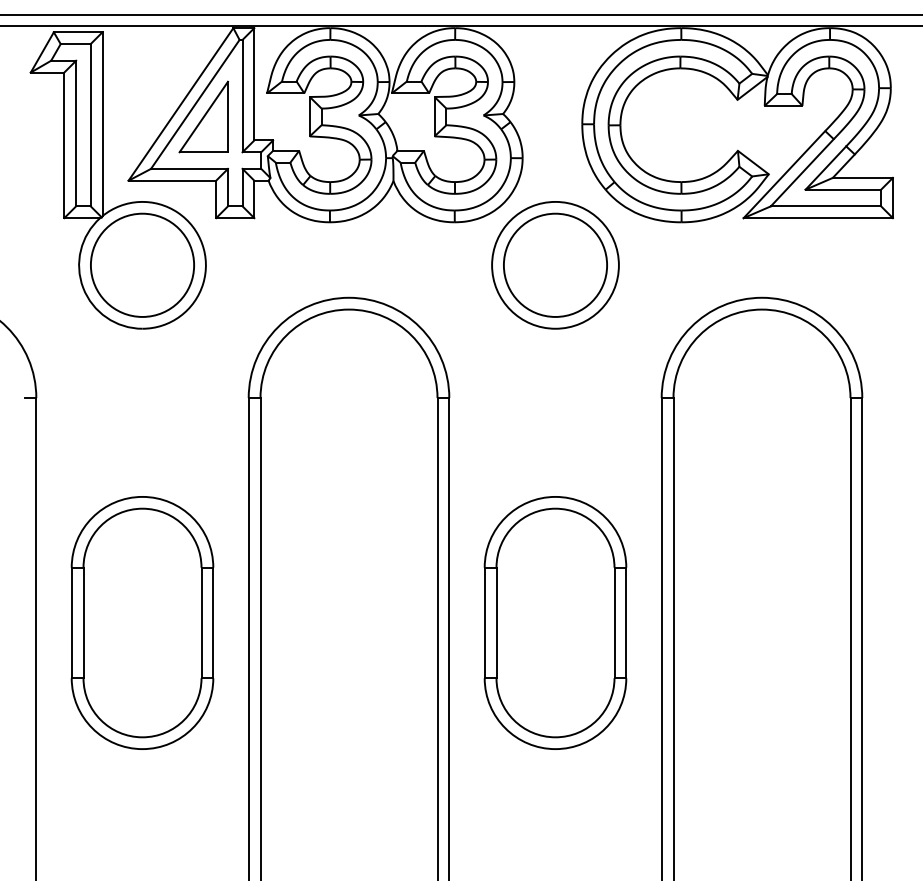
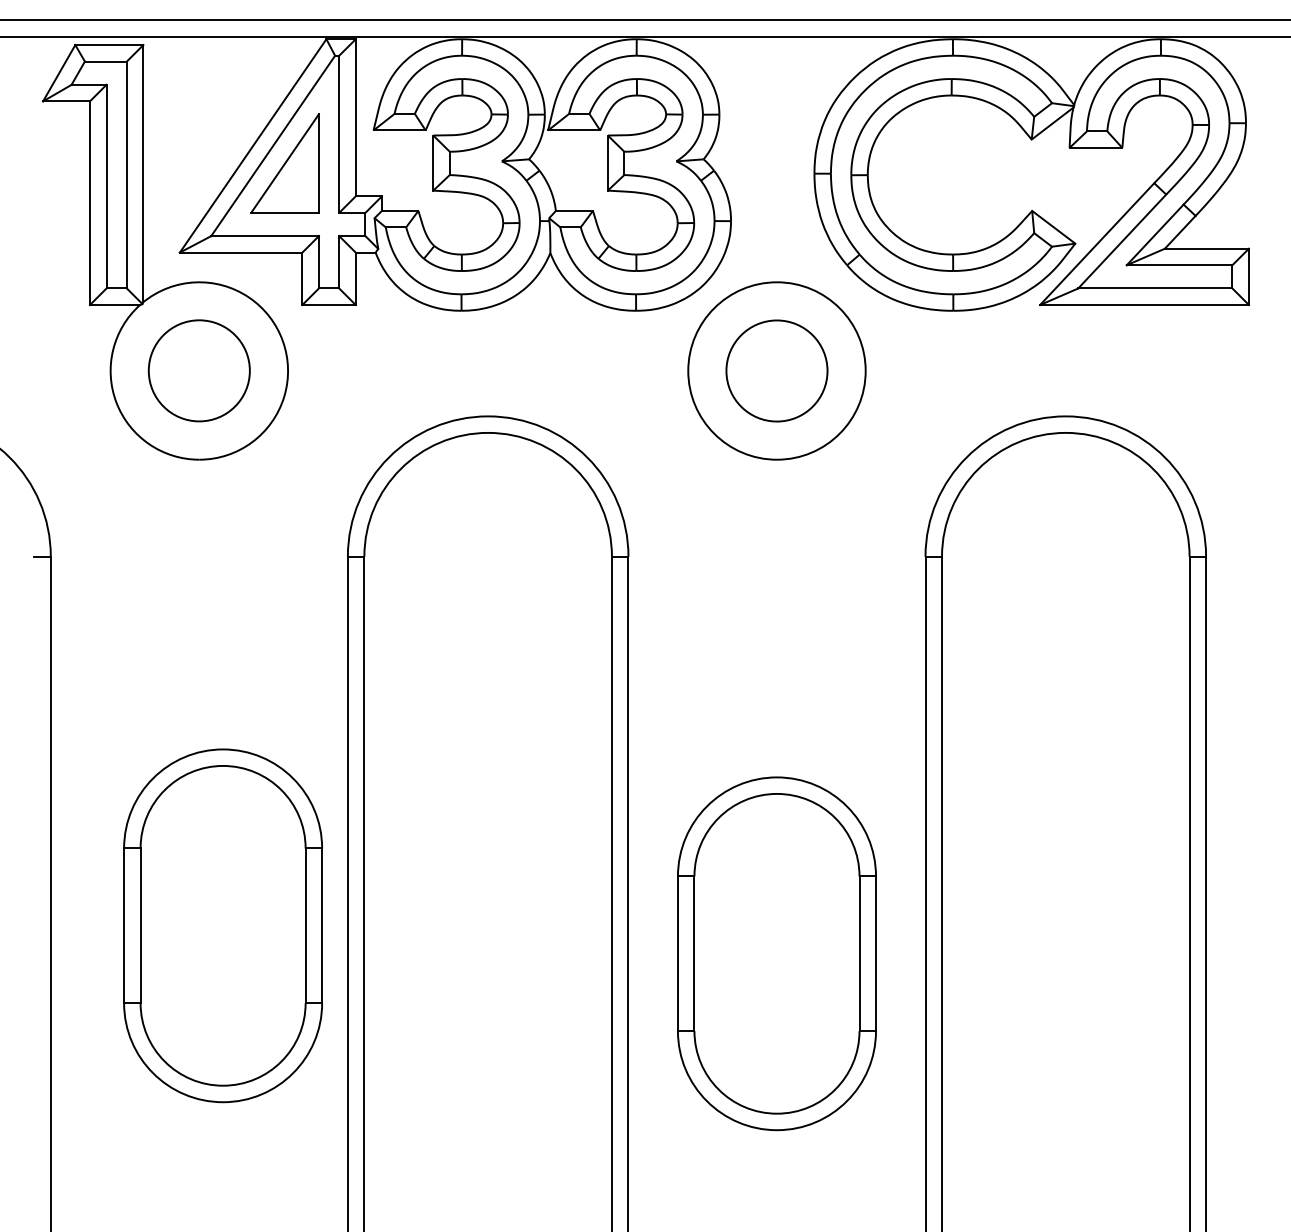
circle: (142, 264) -> (199, 369), size x0.7
circle: (555, 264) -> (776, 369), size x0.7
part: (142, 622) -> (223, 925), moved
part: (555, 622) -> (776, 953), moved

